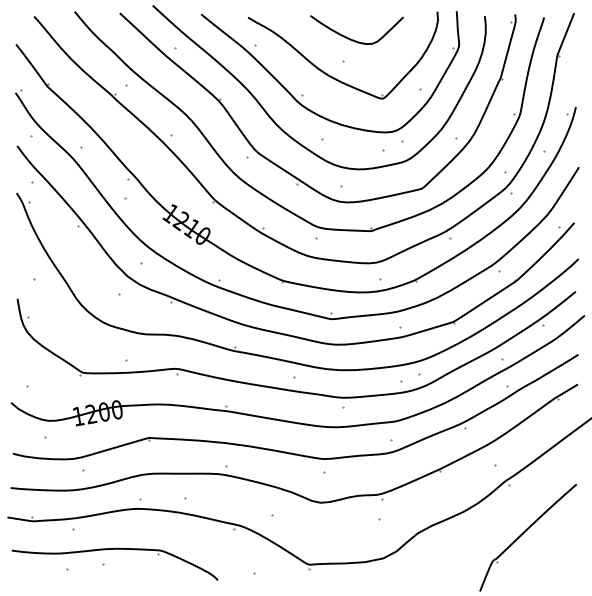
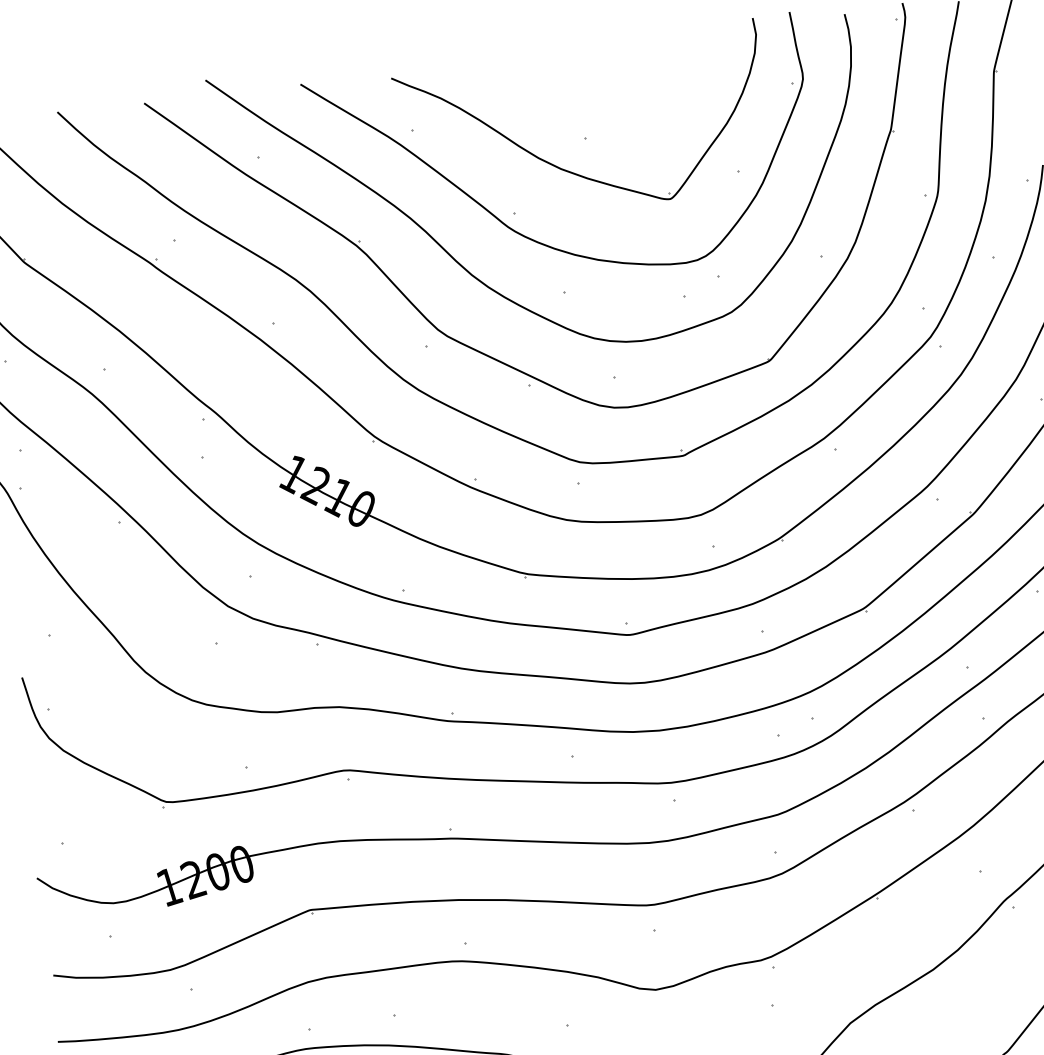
curve: (353, 39) -> (598, 93), removed

